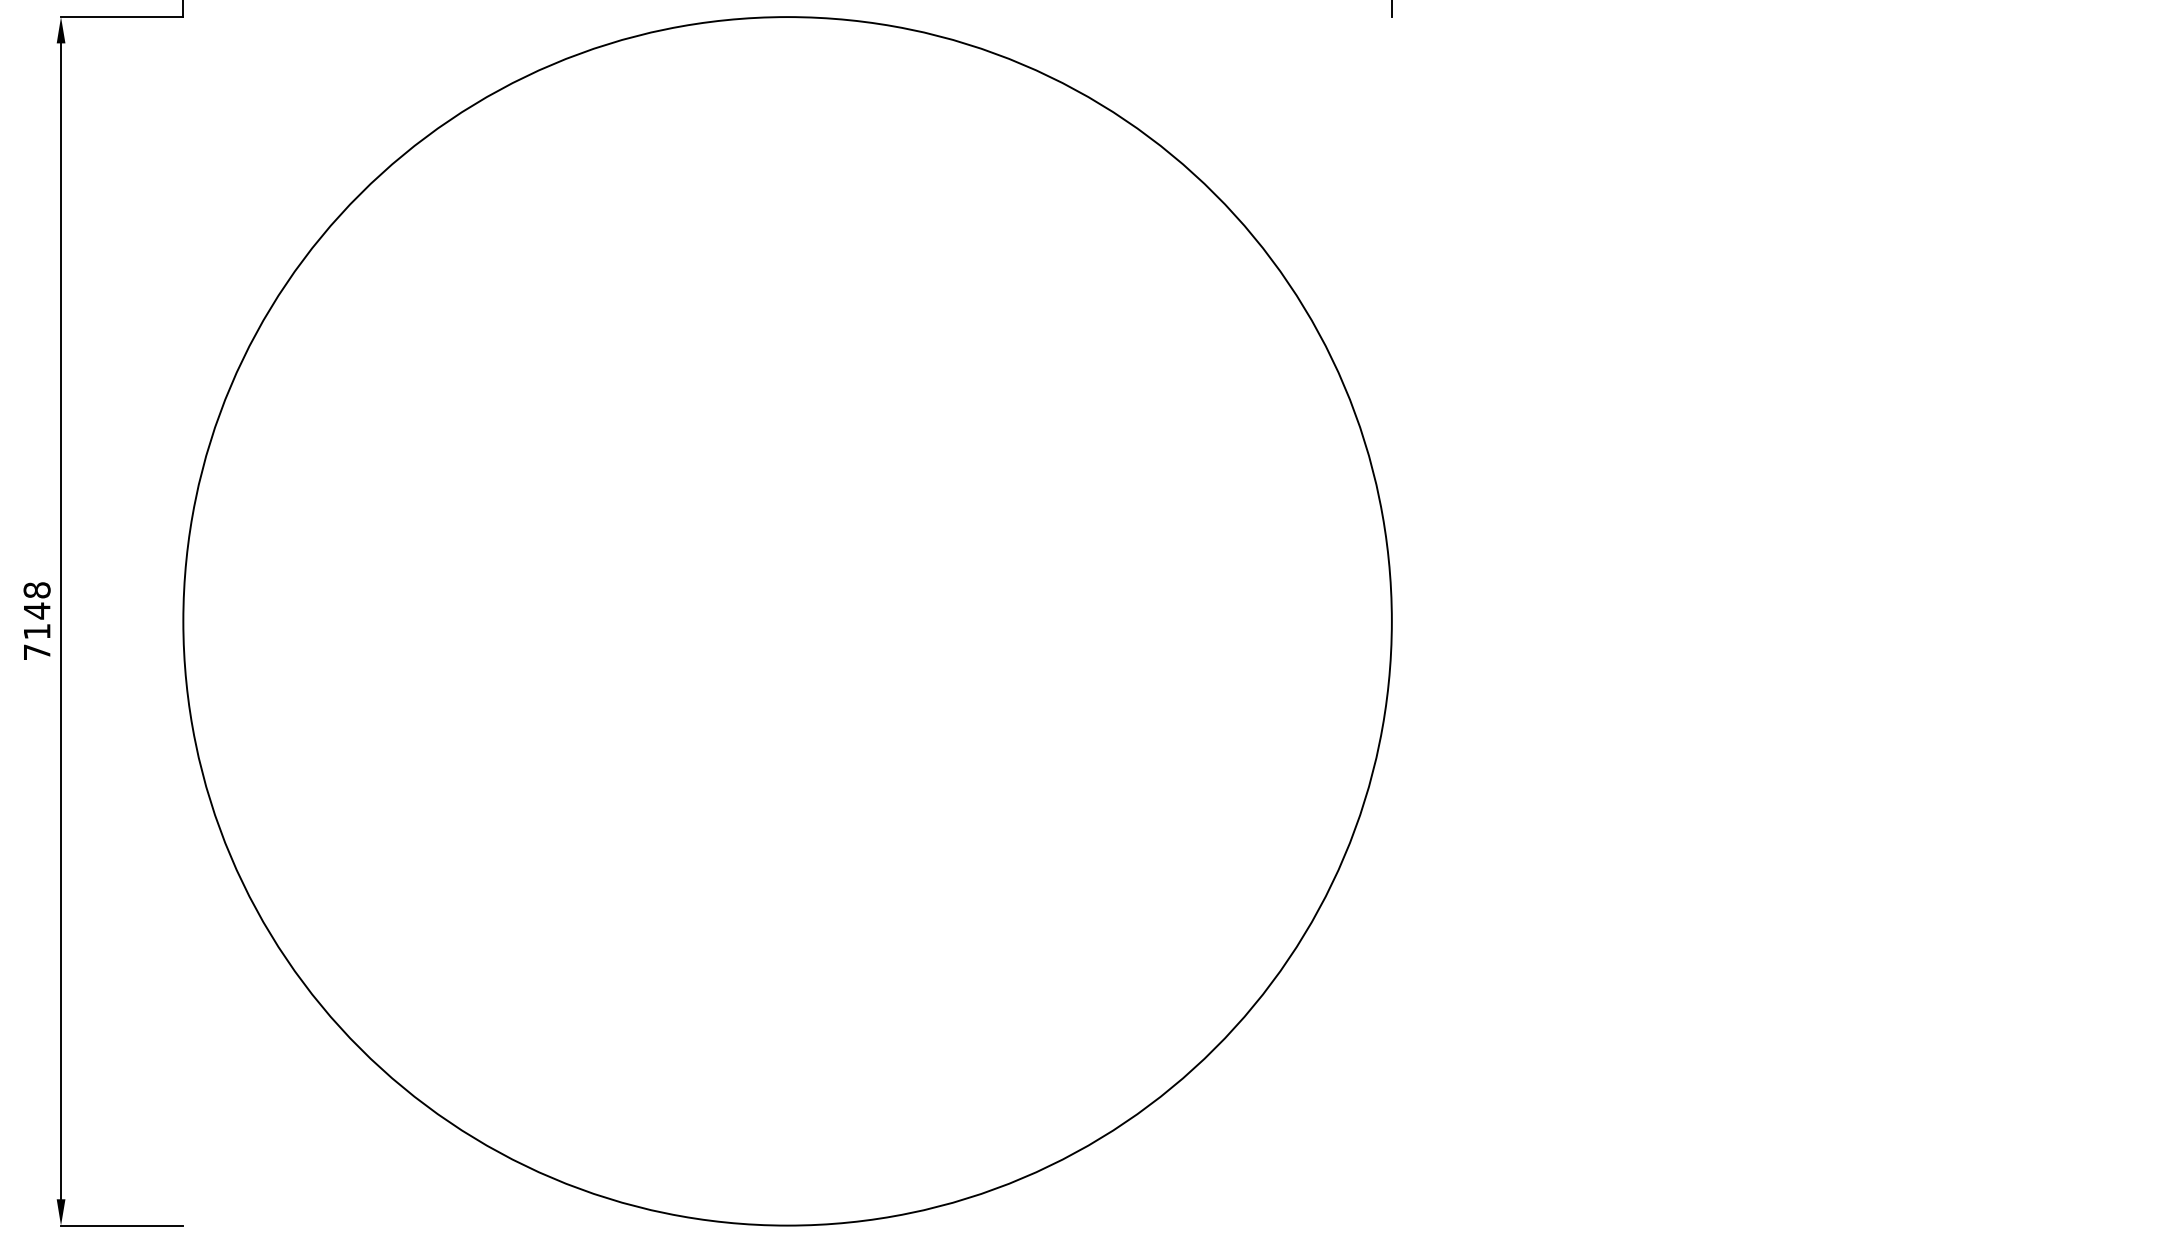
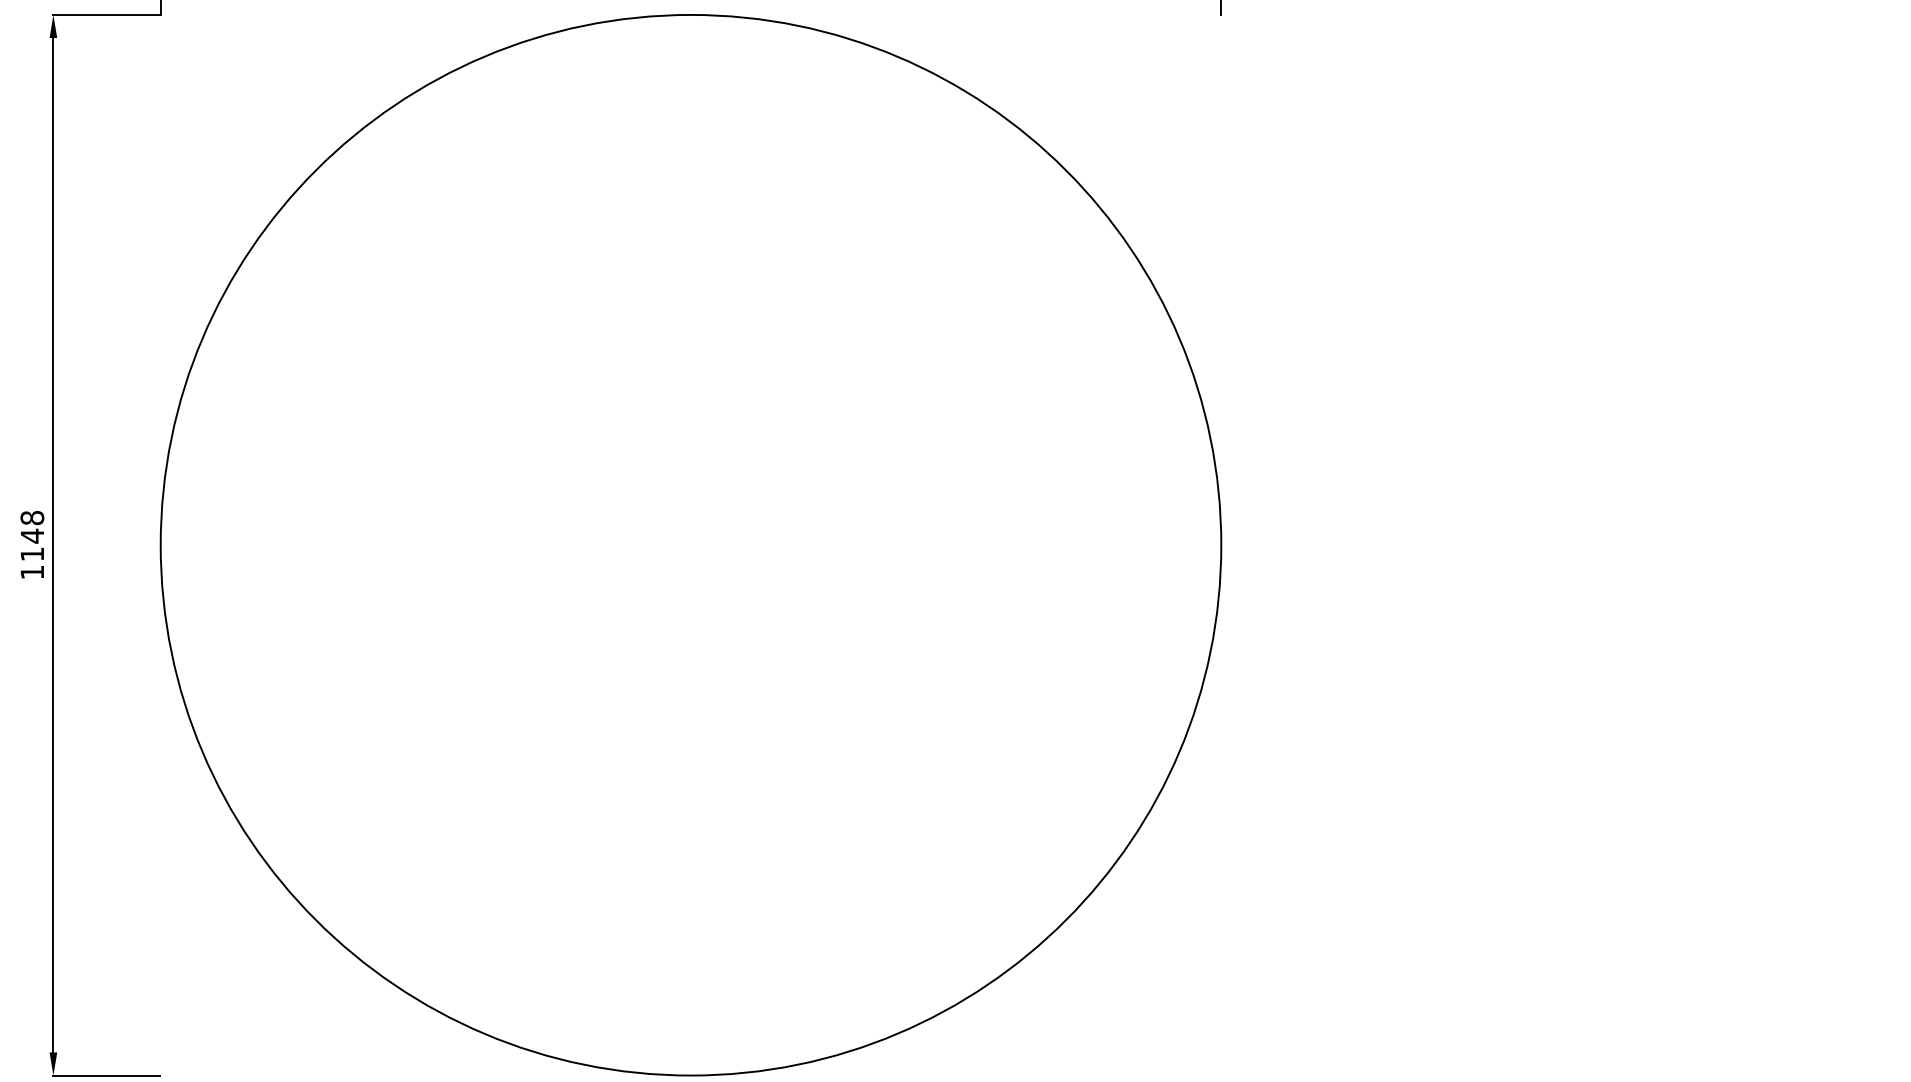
text: (36, 652) -> (31, 572), 7148 -> 1148

